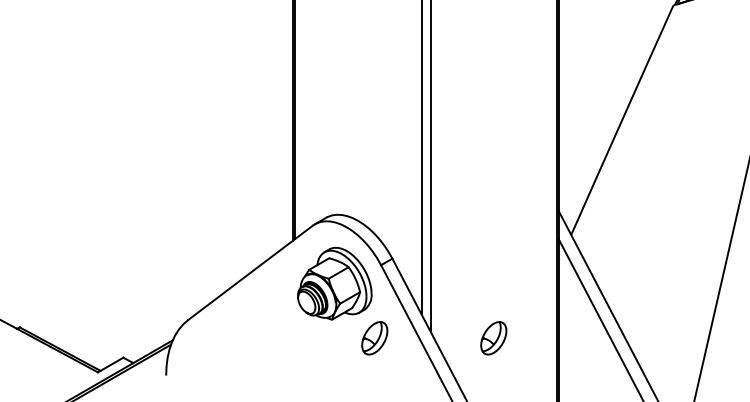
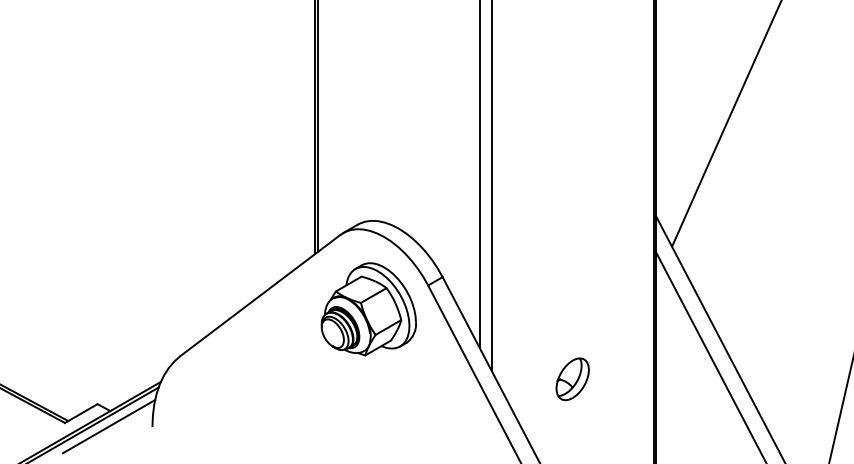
part: (374, 338) -> (419, 379), removed
line: (132, 374) -> (109, 425), added

